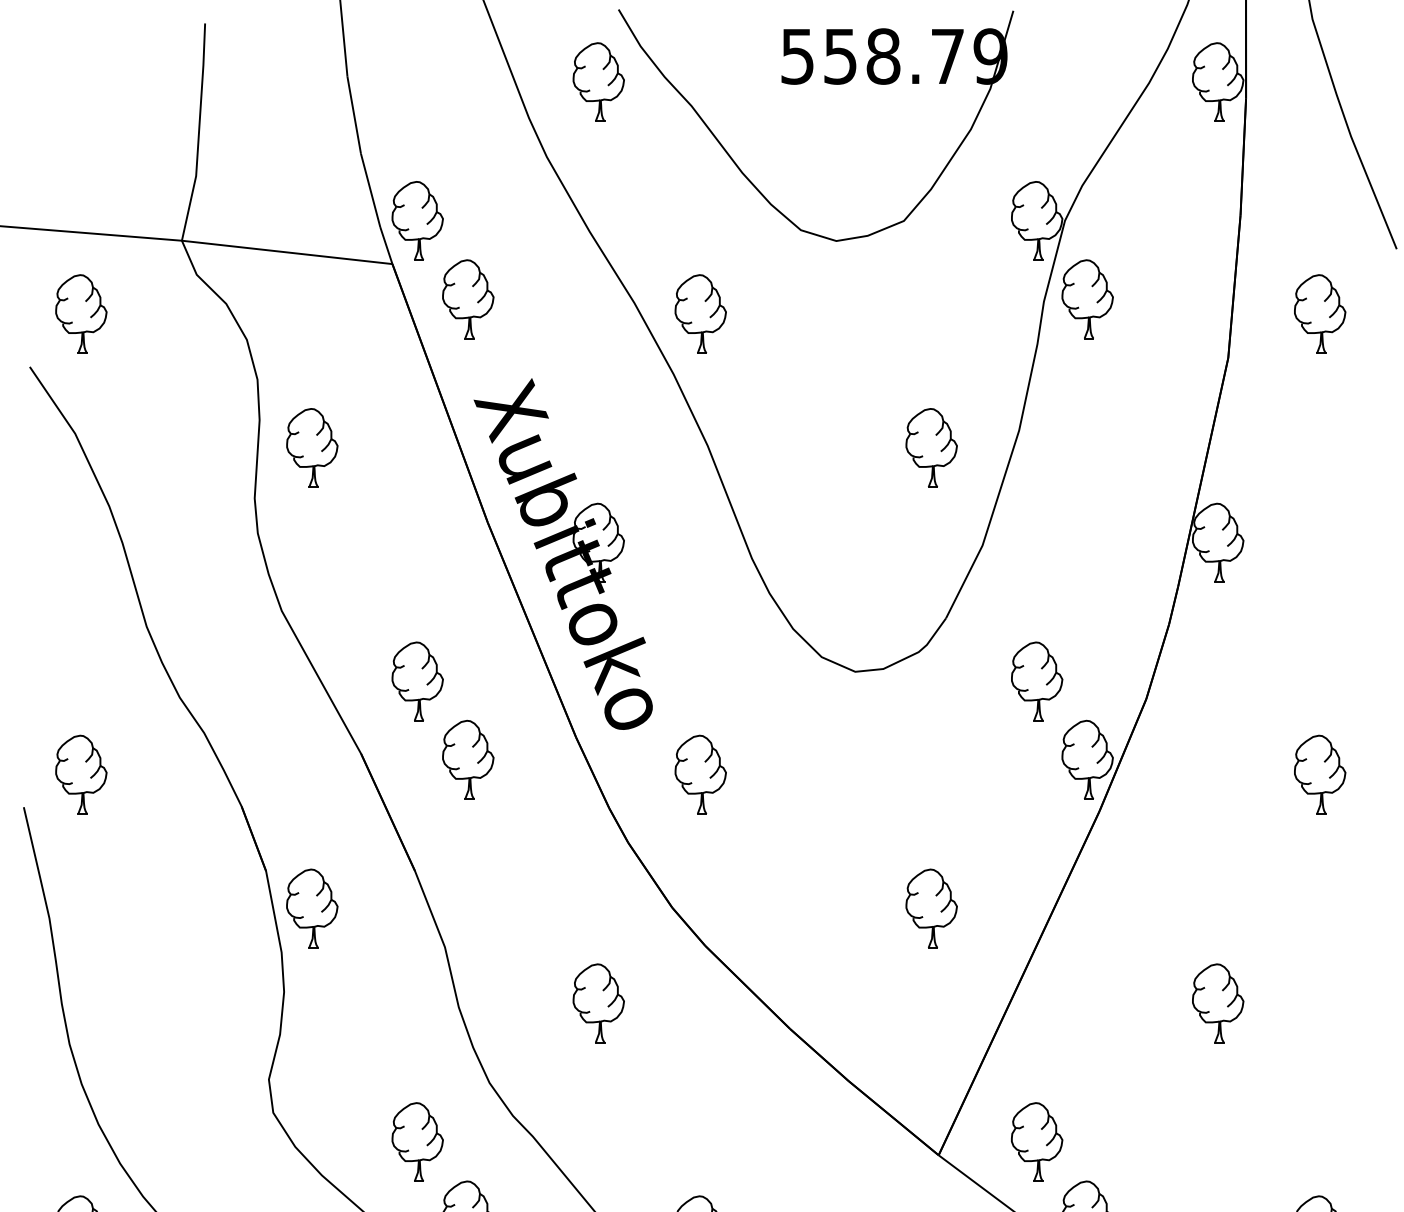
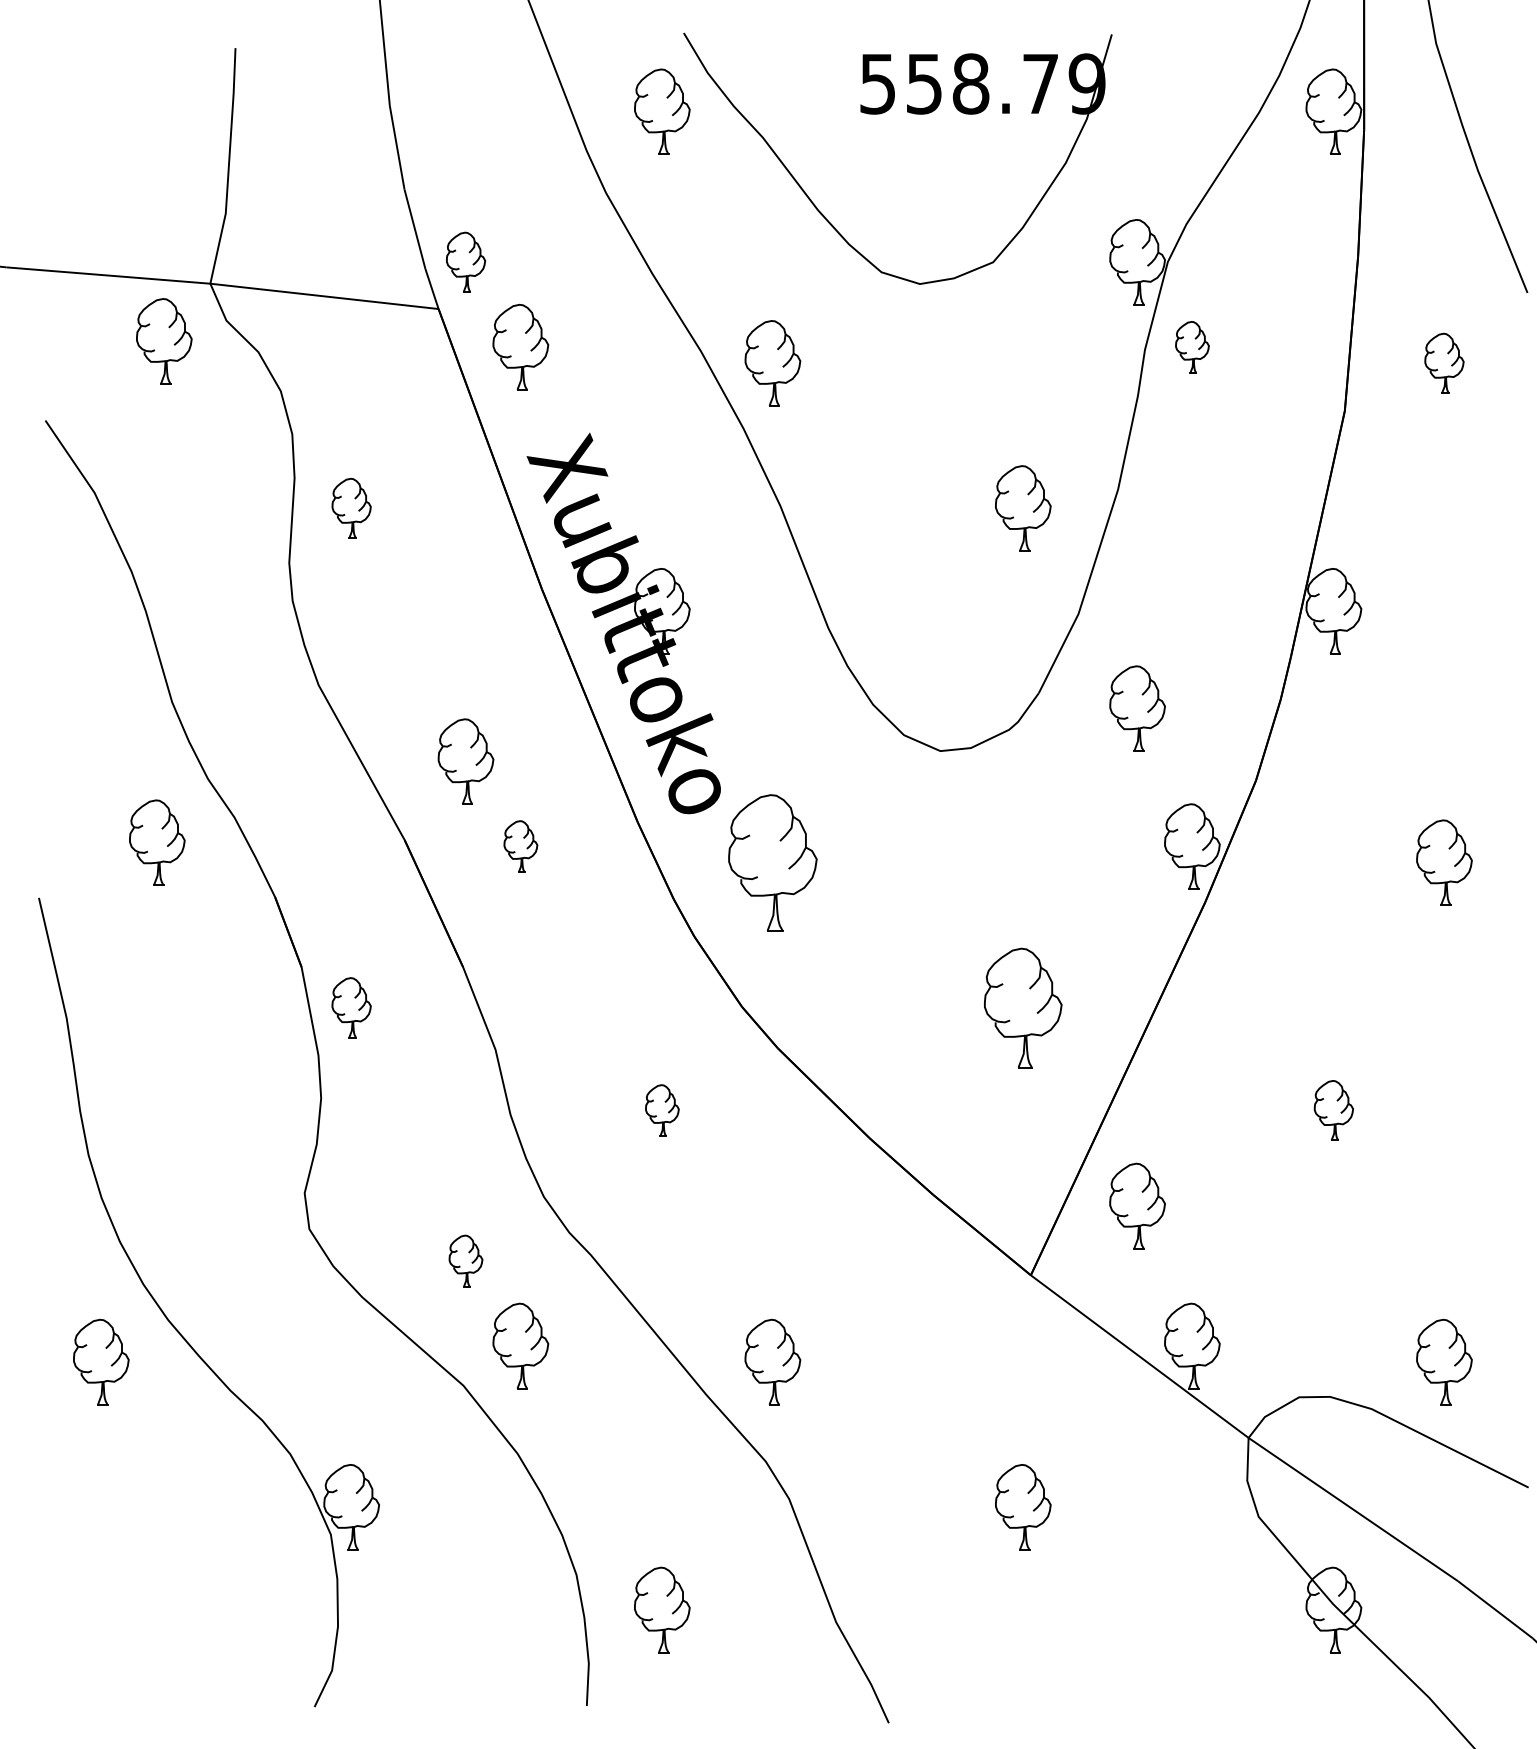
part: (417, 221) -> (465, 262), size x0.7
part: (1087, 299) -> (1192, 347), size x0.6
part: (81, 314) -> (164, 341), moved
part: (1320, 314) -> (1444, 363), size x0.7
part: (312, 448) -> (351, 508), size x0.7
part: (1037, 681) -> (1137, 708), moved
part: (467, 759) -> (520, 846), size x0.6
part: (81, 774) -> (157, 842), moved
part: (700, 774) -> (772, 862), size x1.6
part: (312, 908) -> (351, 1007), size x0.7
part: (931, 908) -> (1023, 1007), size x1.4
part: (598, 1003) -> (662, 1110), size x0.6
part: (1217, 1003) -> (1333, 1110), size x0.7
part: (417, 1141) -> (465, 1260), size x0.6
part: (1037, 1141) -> (1137, 1205), moved

